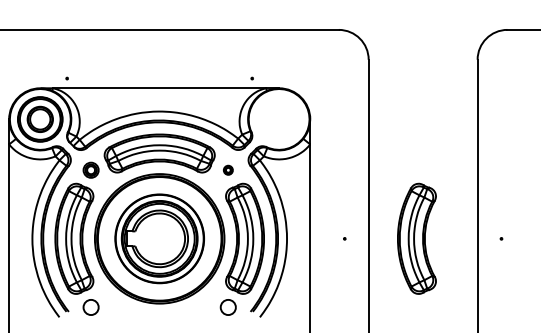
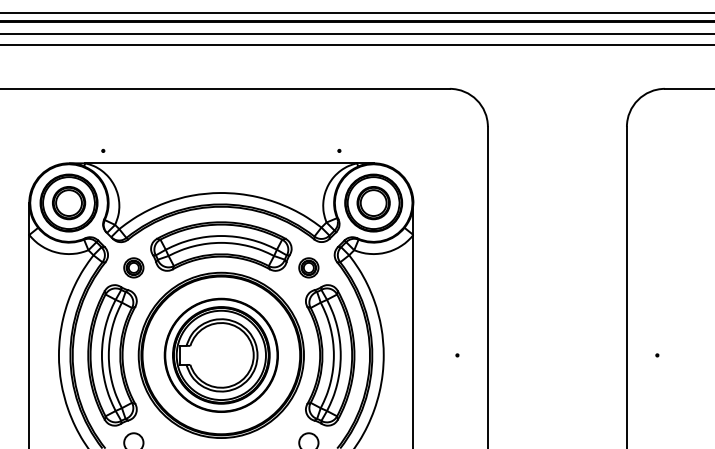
part: (278, 118) -> (373, 202), added
part: (228, 169) -> (308, 267), size x1.67
part: (416, 238) -> (549, 355), removed

